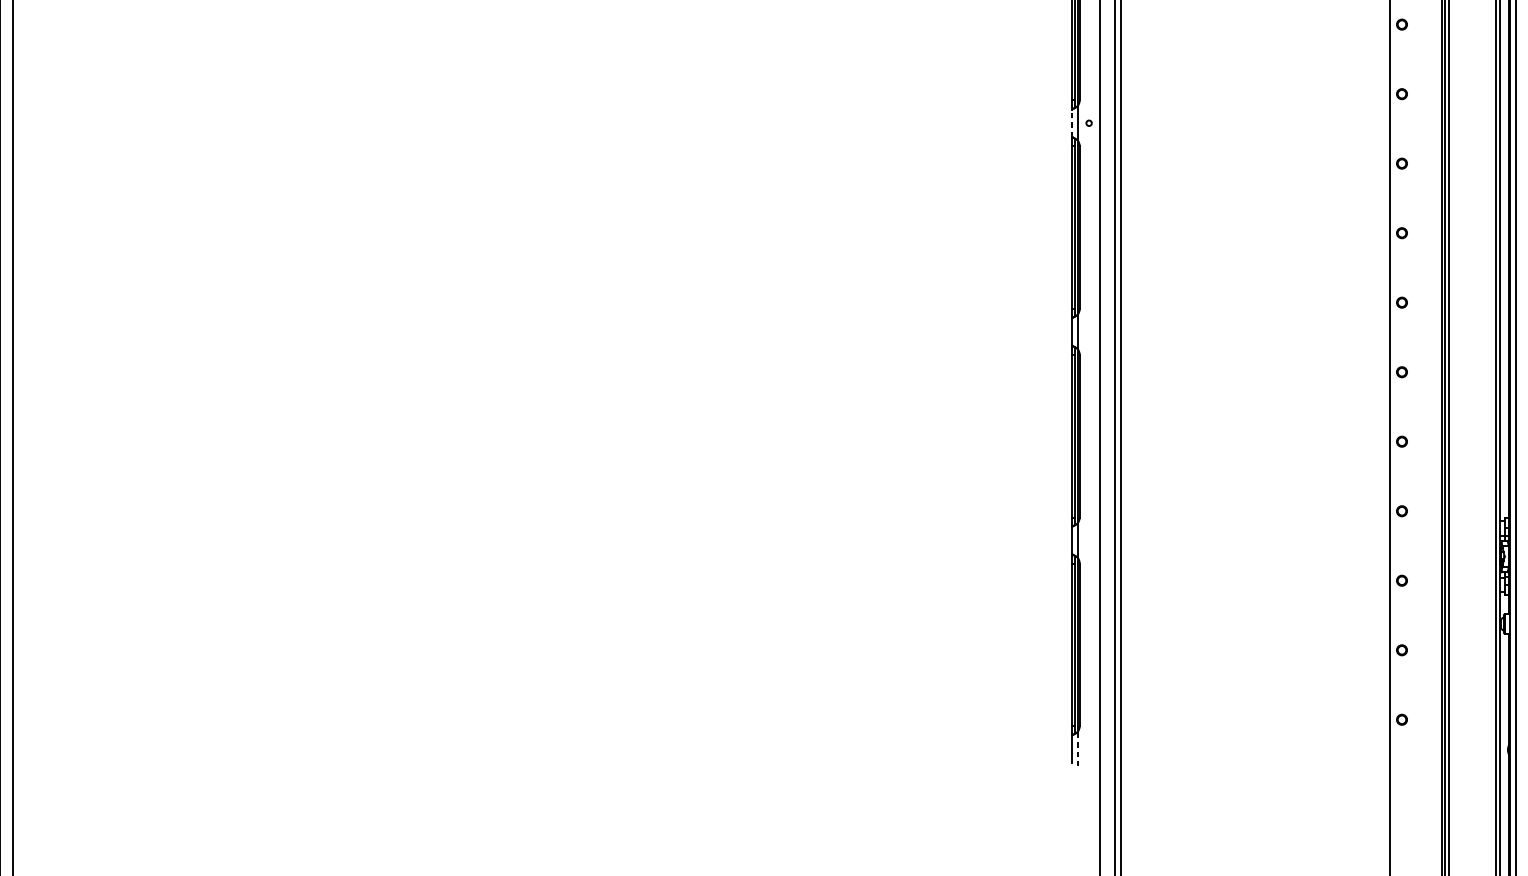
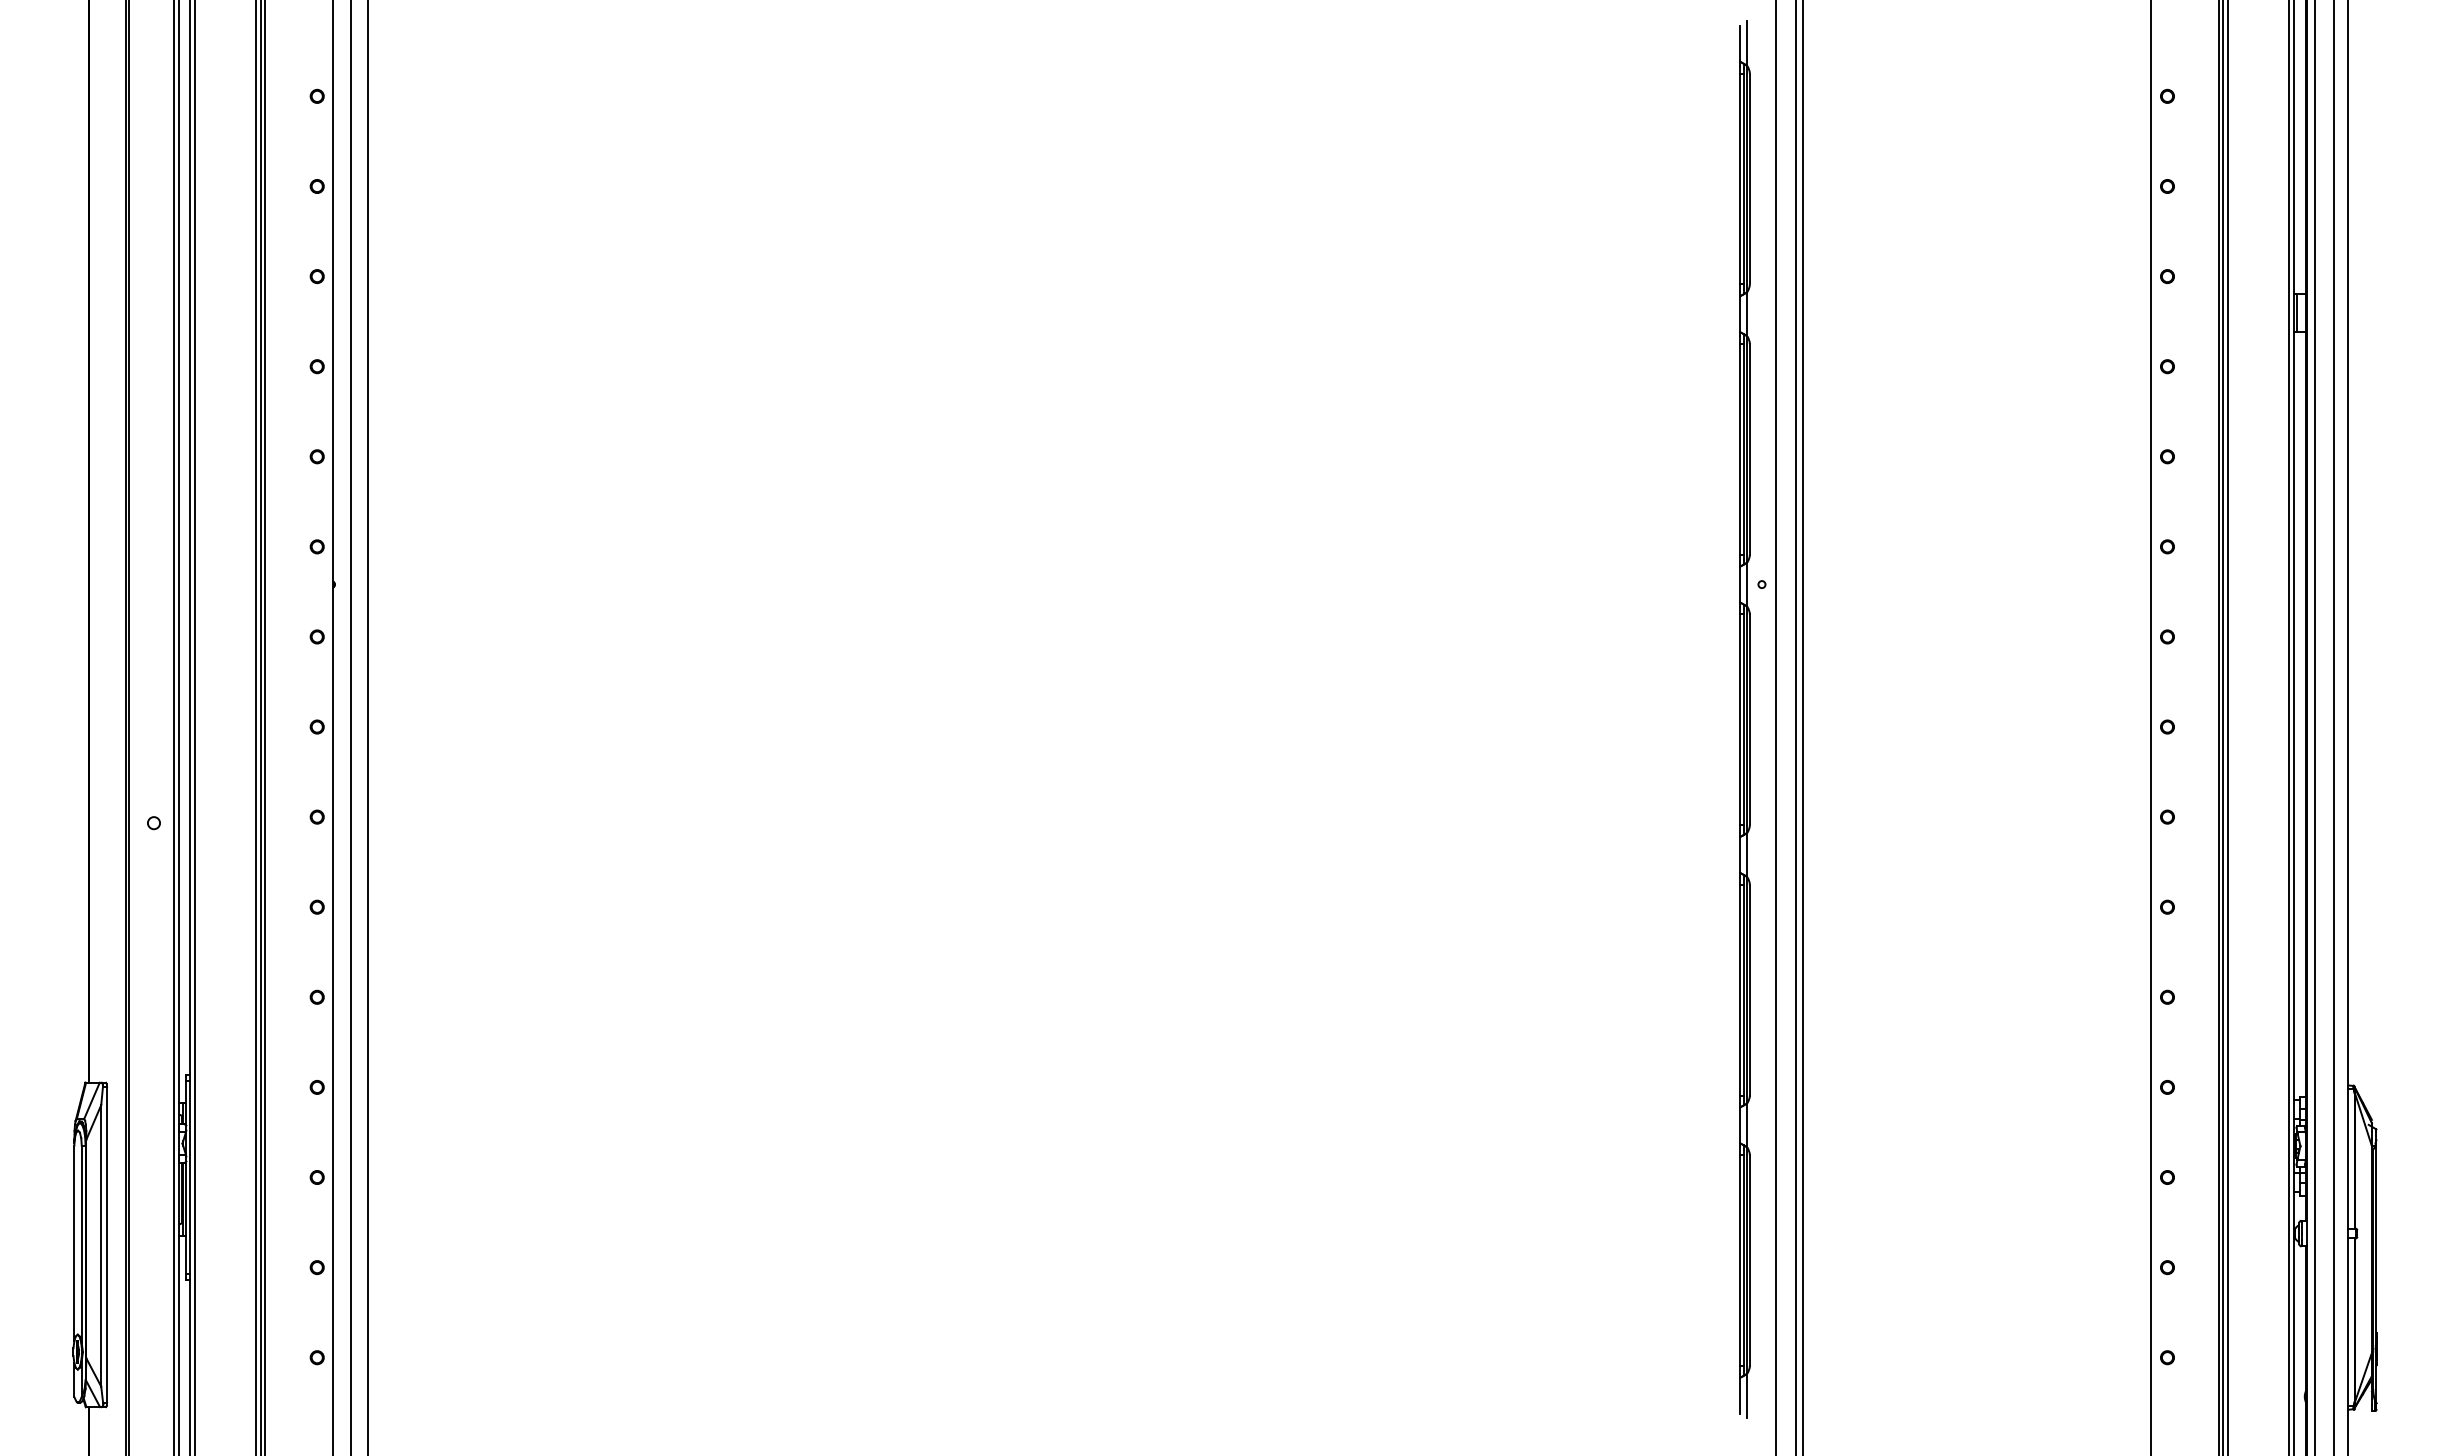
line: (1072, 123) -> (1740, 584), dashed -> solid
line: (1077, 748) -> (1747, 1395), dashed -> solid

